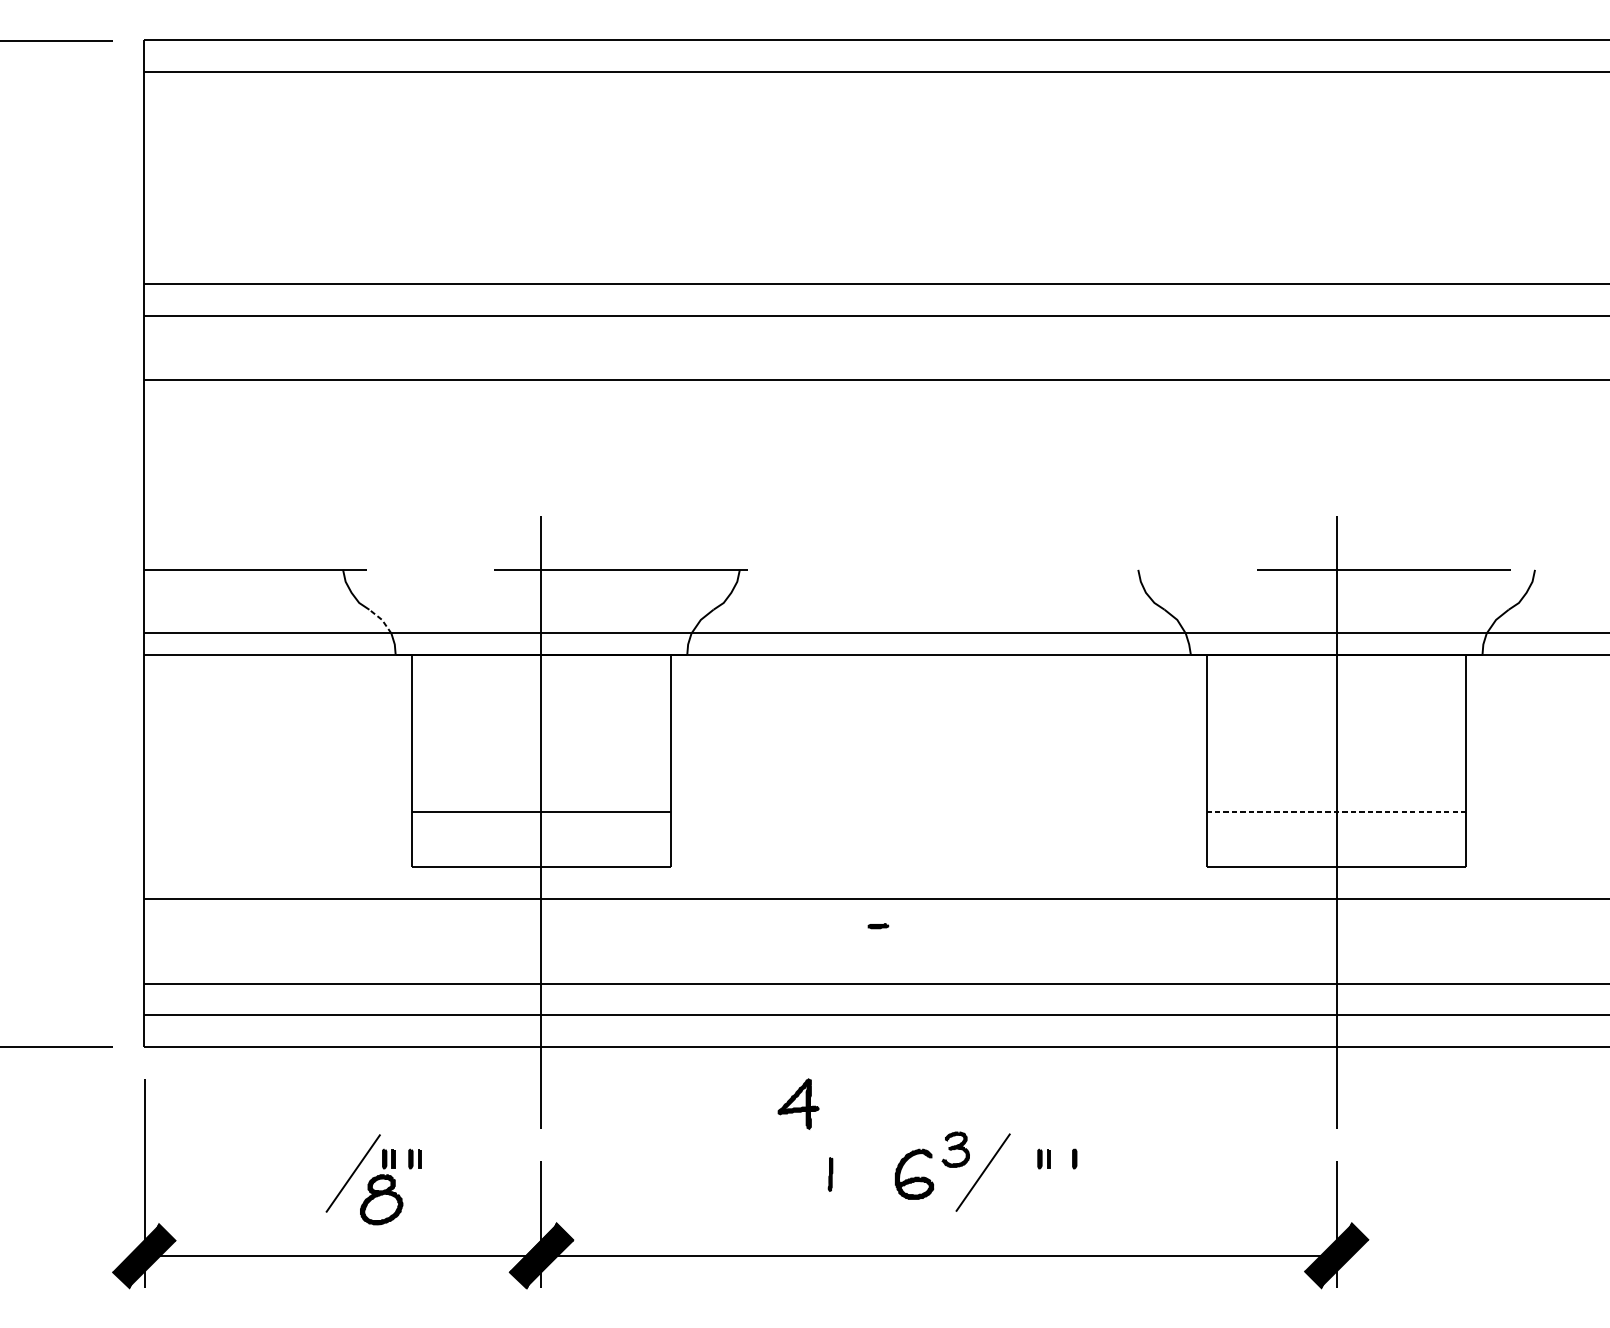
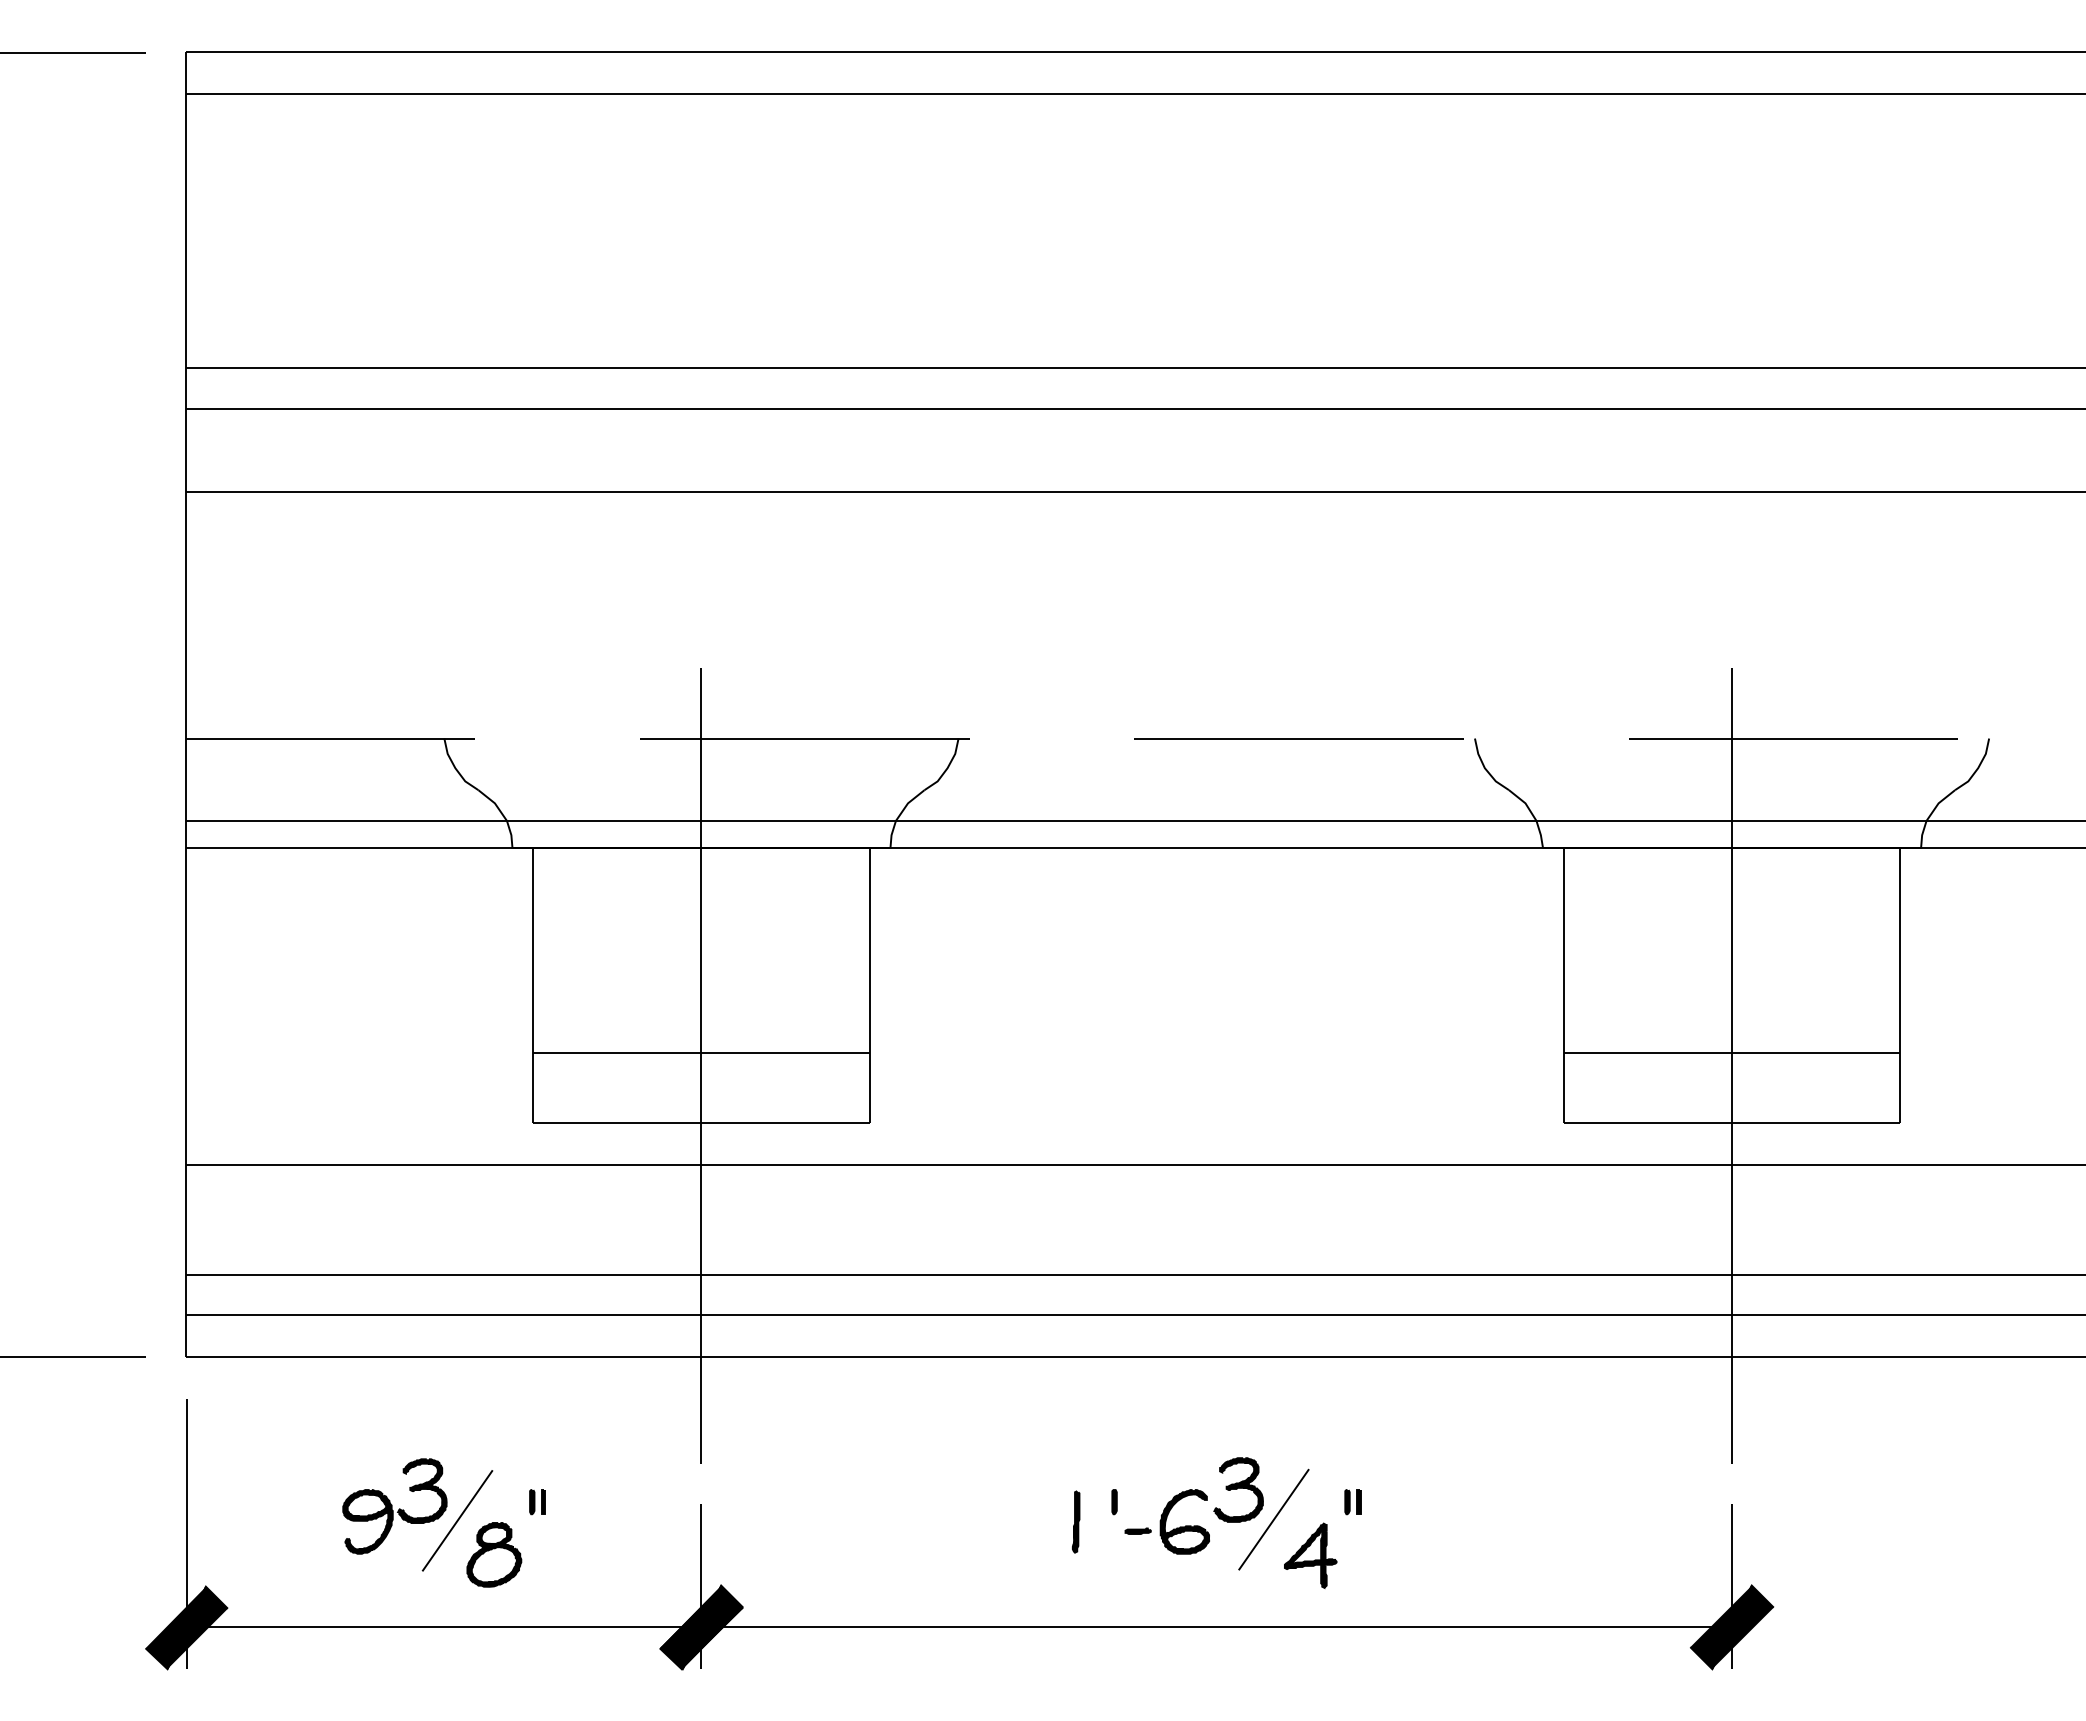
line: (1002, 569) -> (1298, 738), added
line: (381, 620) -> (494, 803), dashed -> solid
line: (1336, 812) -> (1731, 1052), dashed -> solid
part: (877, 925) -> (1137, 1530), moved
part: (798, 1103) -> (1310, 1555), moved
part: (955, 1149) -> (1238, 1489), size x1.43
part: (388, 1159) -> (503, 1502), removed
part: (1074, 1159) -> (1114, 1502), moved
part: (304, 1162) -> (394, 1506), added
part: (830, 1174) -> (1075, 1521), size x1.43

